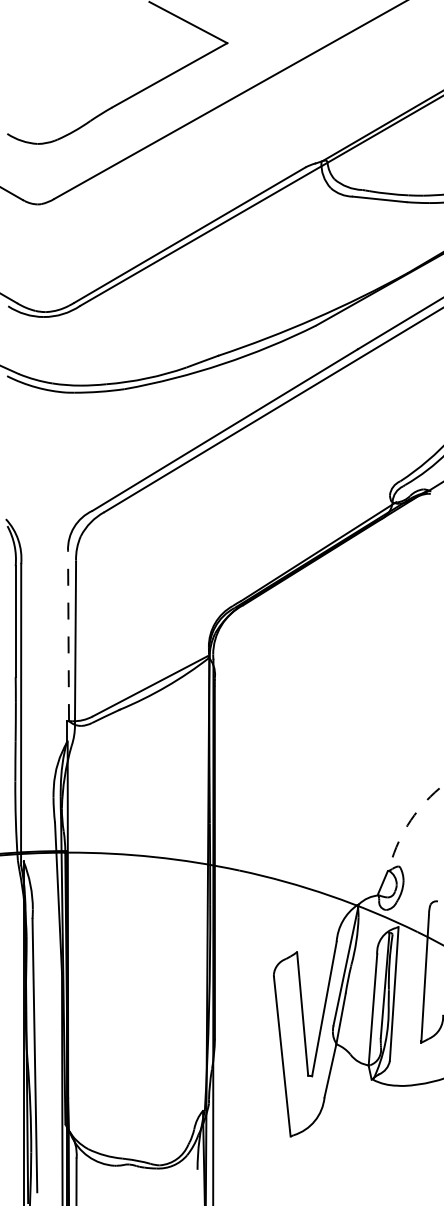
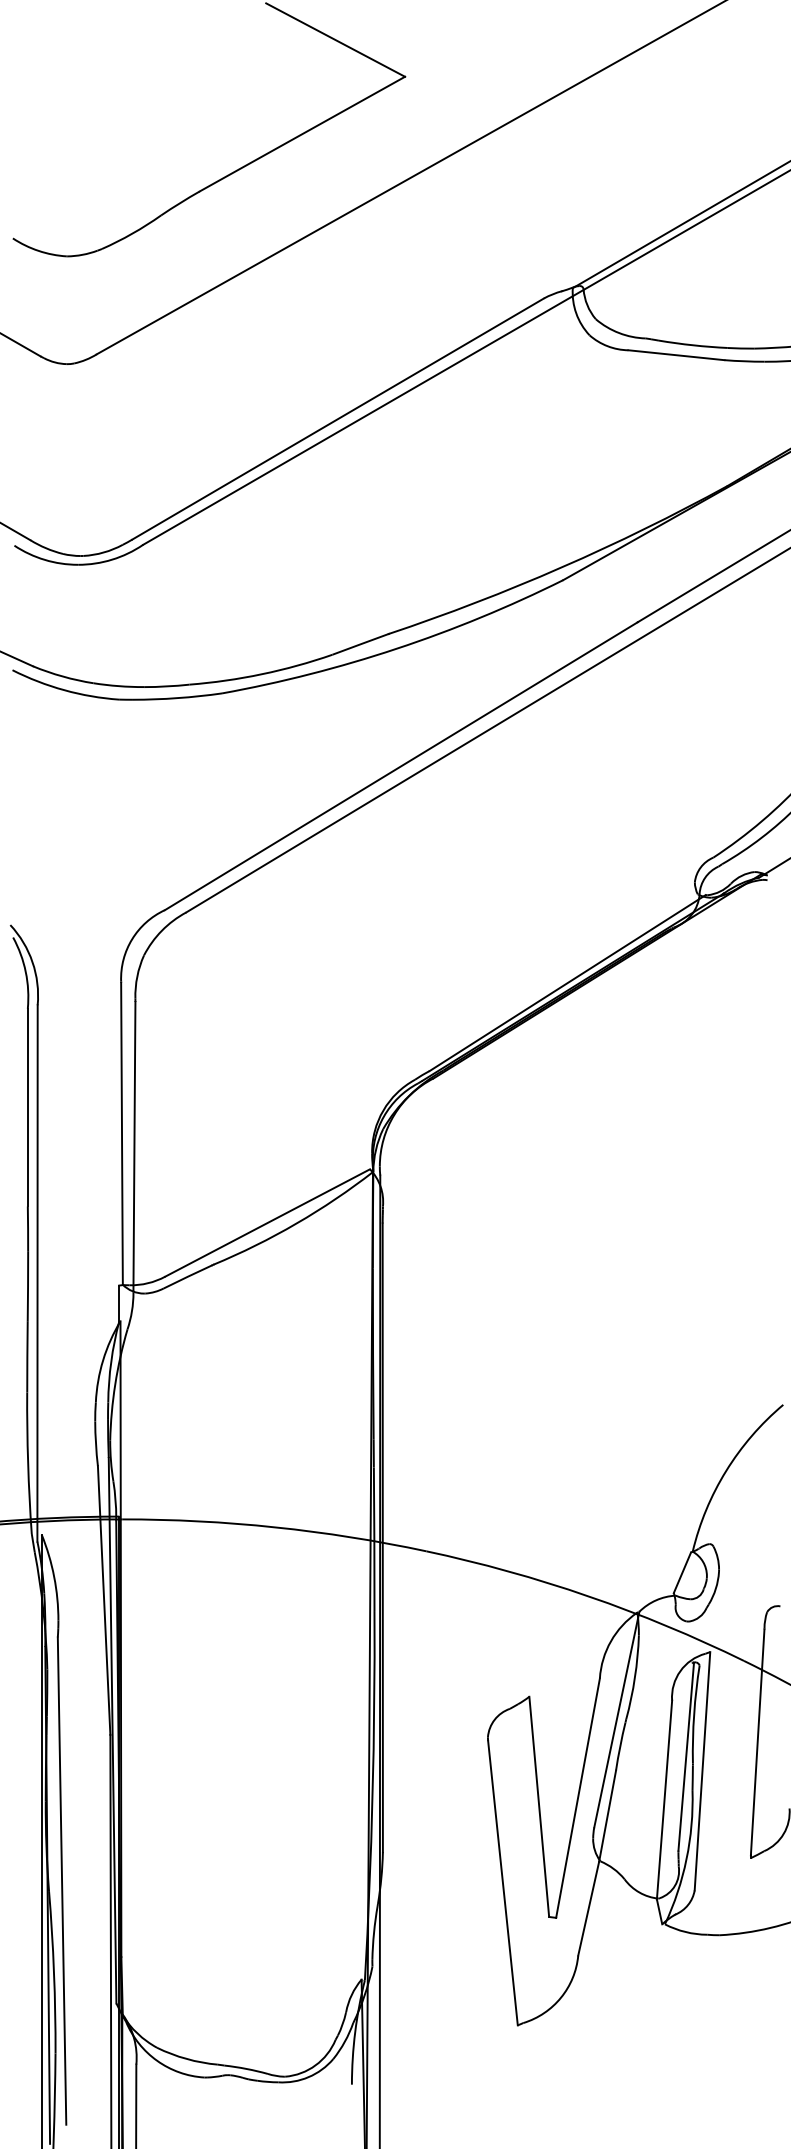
line: (68, 636) -> (121, 1134), dashed -> solid
arc: (407, 825) -> (726, 1471), dashed -> solid

